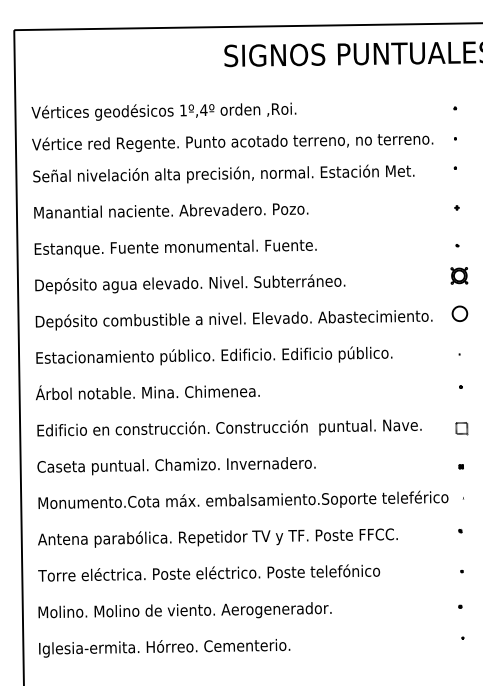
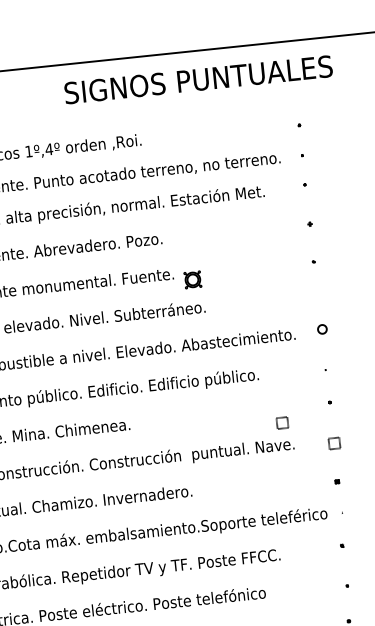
part: (459, 275) -> (193, 279), moved
part: (459, 313) -> (321, 329), size x0.6
part: (411, 403) -> (282, 423), added

